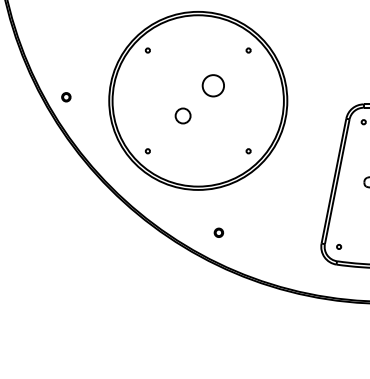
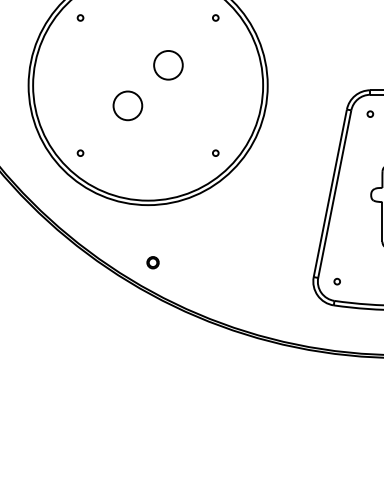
part: (182, 115) -> (126, 105), size x1.43
part: (218, 232) -> (152, 262), moved

